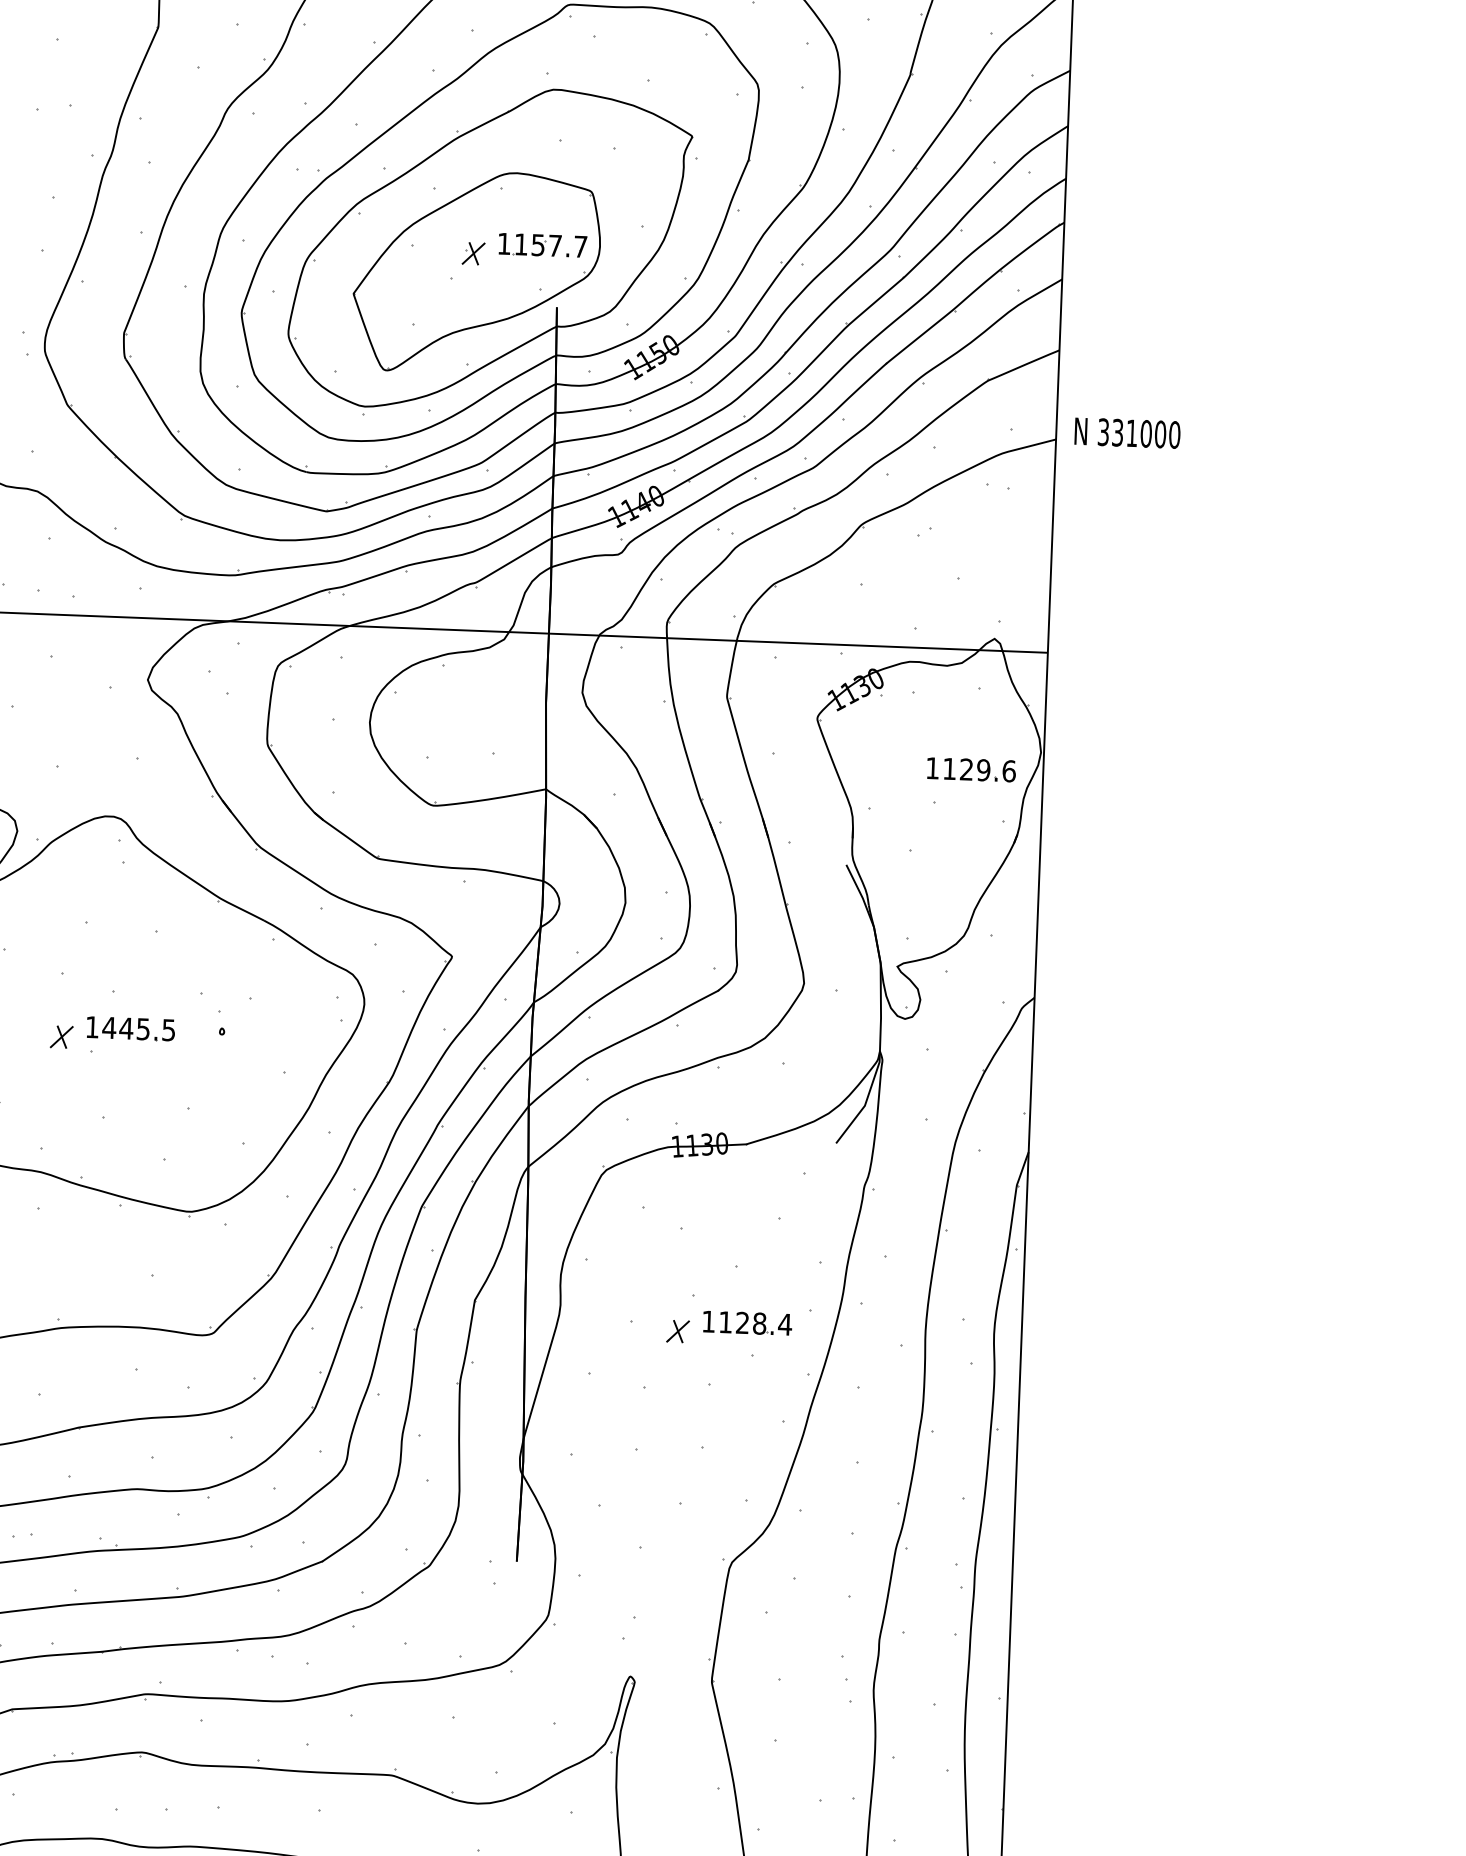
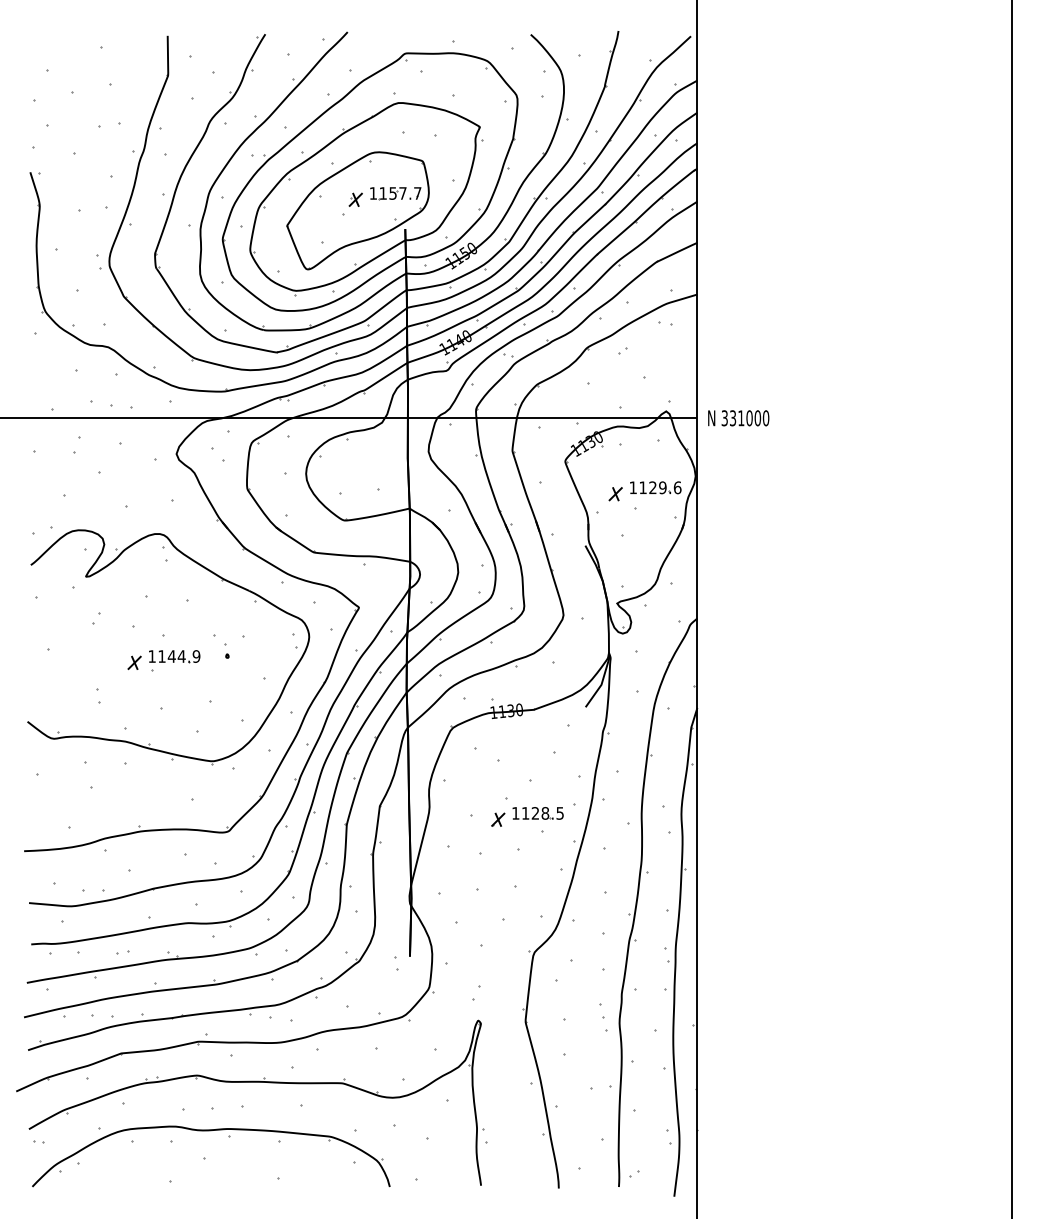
text: (1127, 433) -> (738, 418), moved
part: (901, 778) -> (615, 494), added
text: (139, 1029) -> (179, 656), 1445.5 -> 1144.9
text: (785, 1324) -> (560, 813), 1128.4 -> 1128.5

